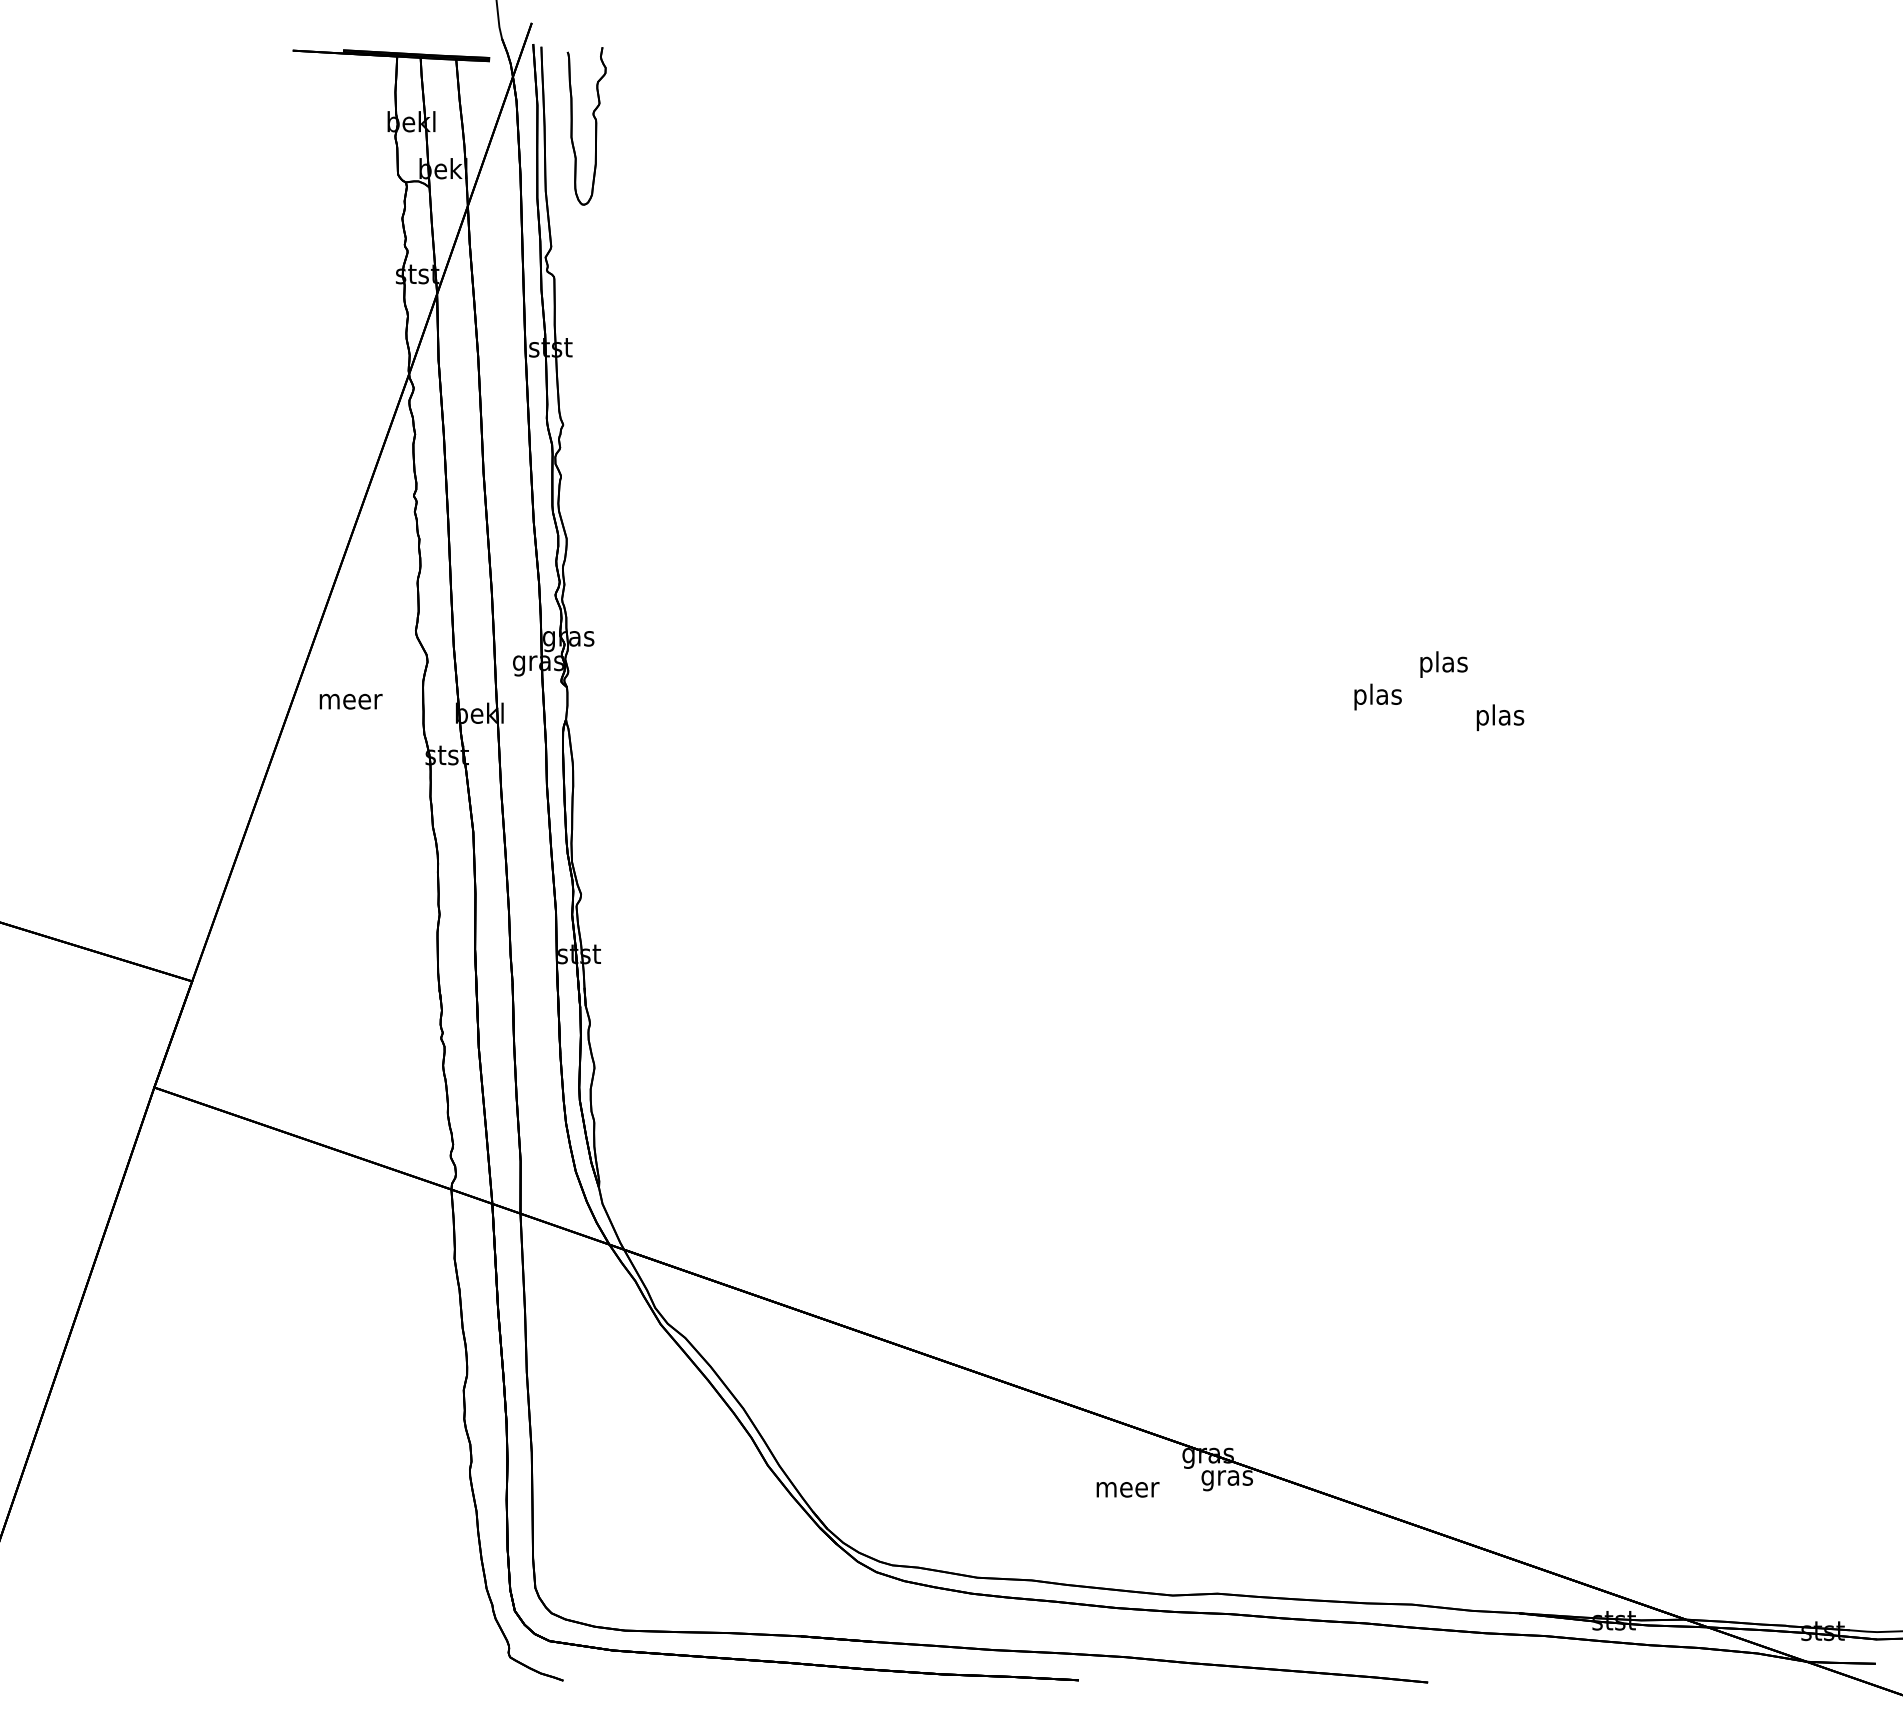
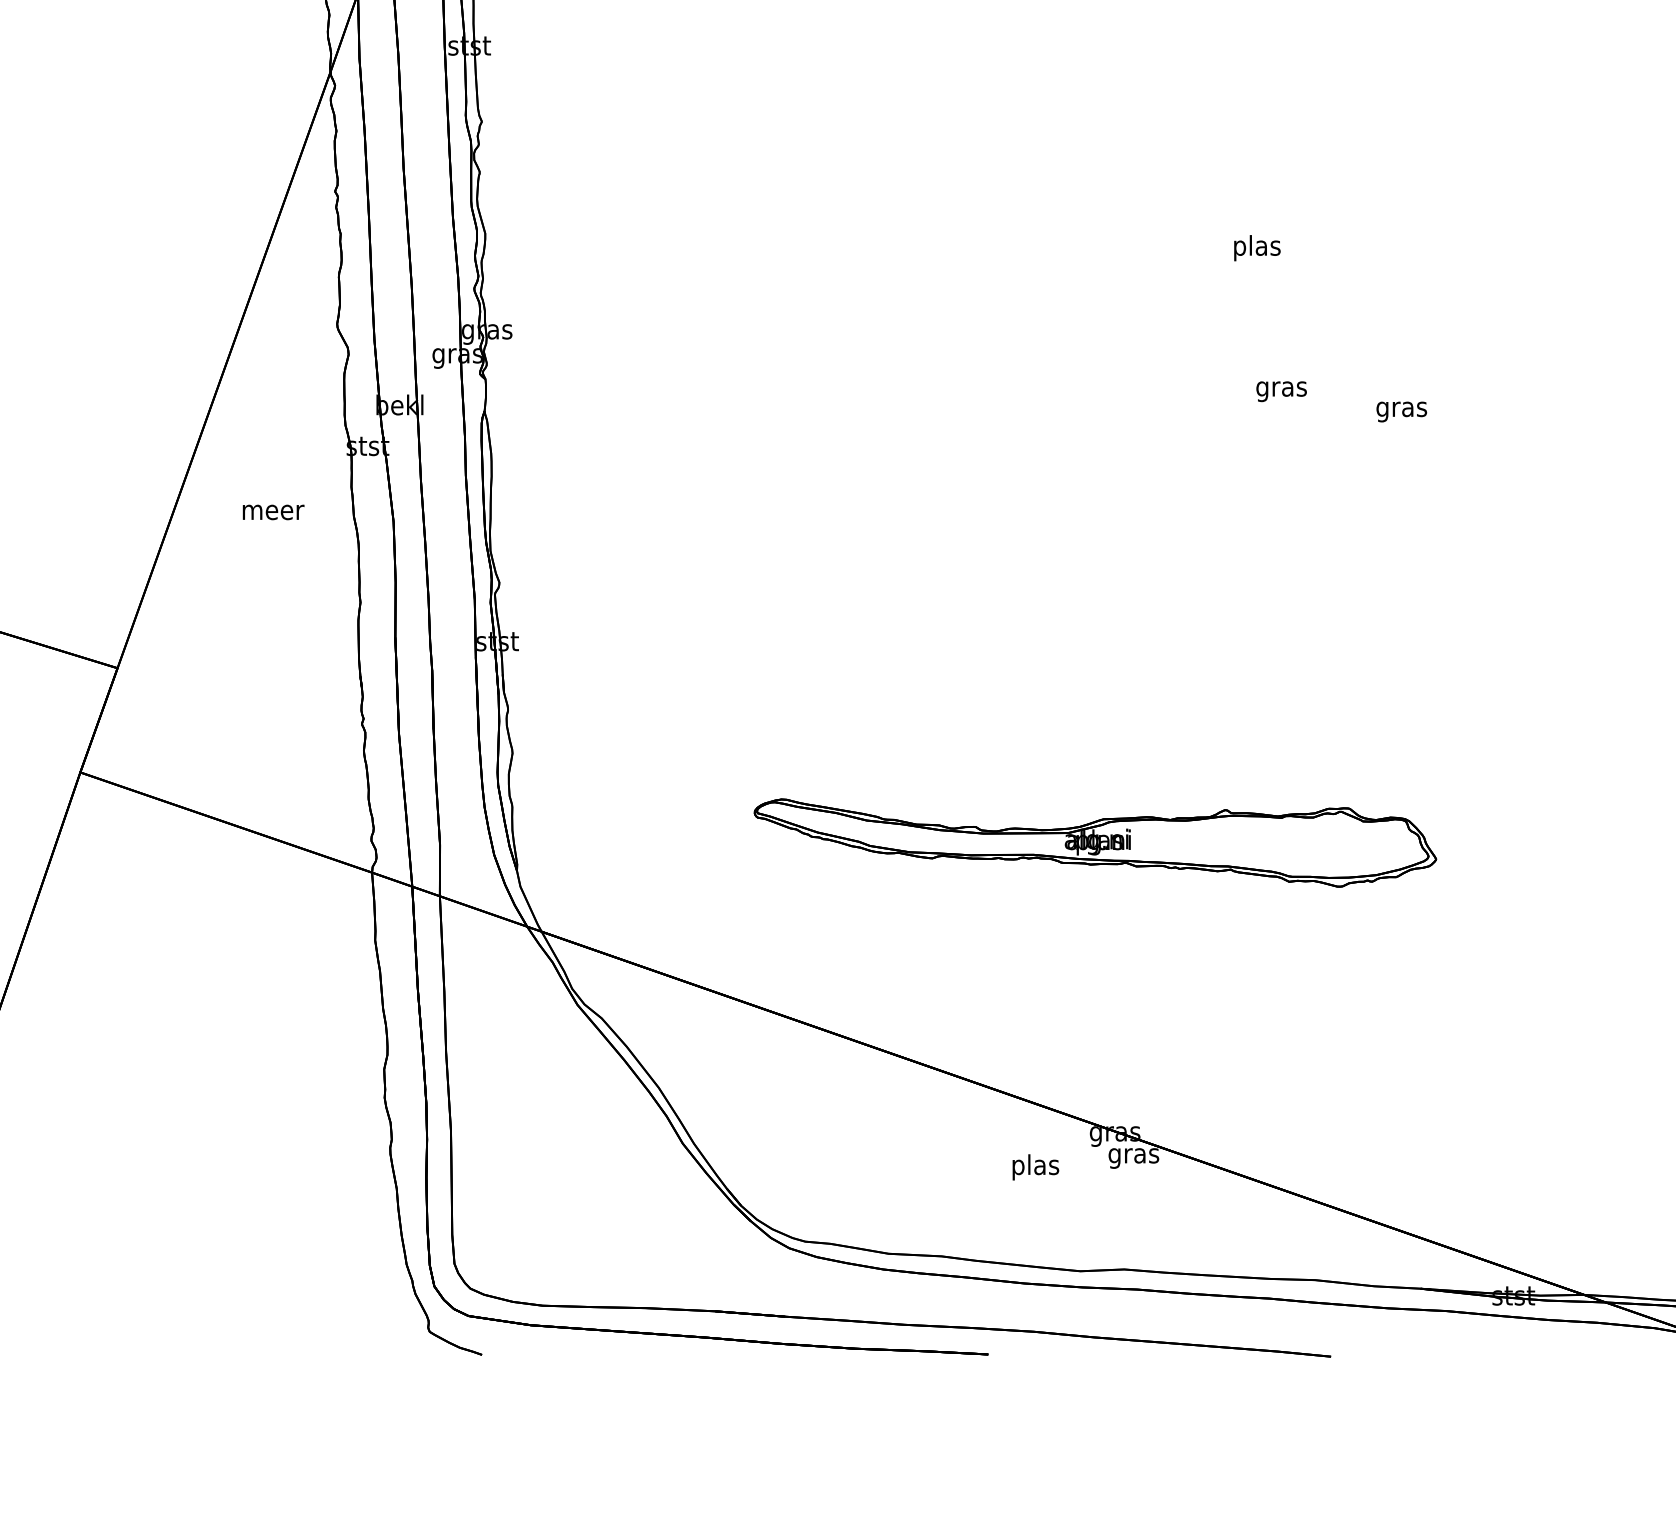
text: (1443, 664) -> (1256, 248), moved
text: (1377, 696) -> (1281, 388), plas -> gras
text: (350, 701) -> (272, 512), moved
text: (1499, 717) -> (1401, 409), plas -> gras
part: (1187, 1159) -> (1094, 843), added
text: (1127, 1489) -> (1035, 1167), meer -> plas

